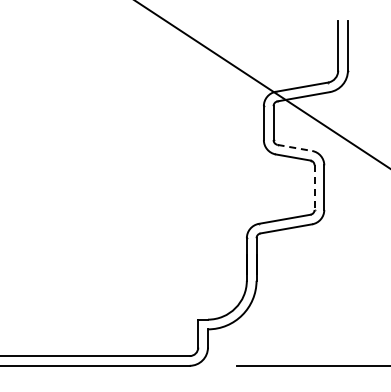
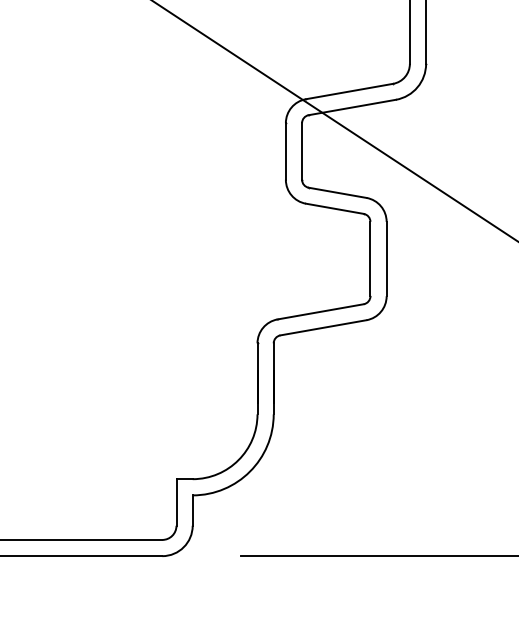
line: (294, 147) -> (336, 192), dashed -> solid
line: (314, 188) -> (370, 260), dashed -> solid

